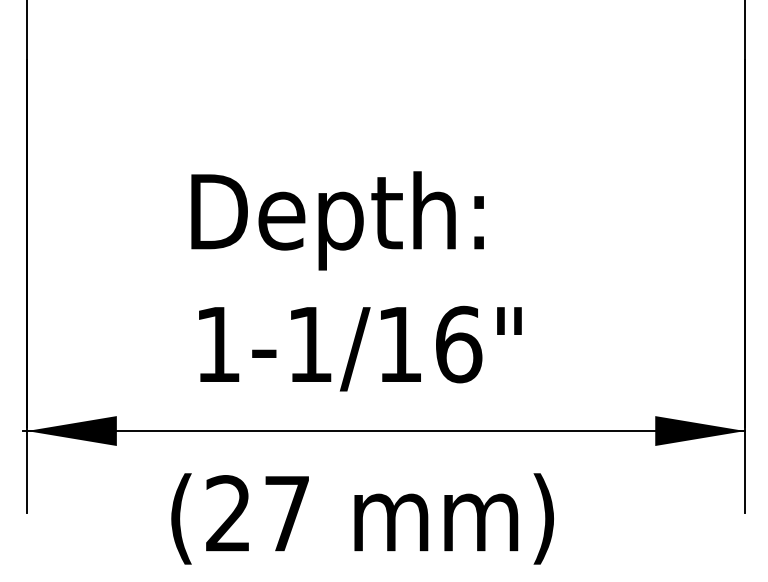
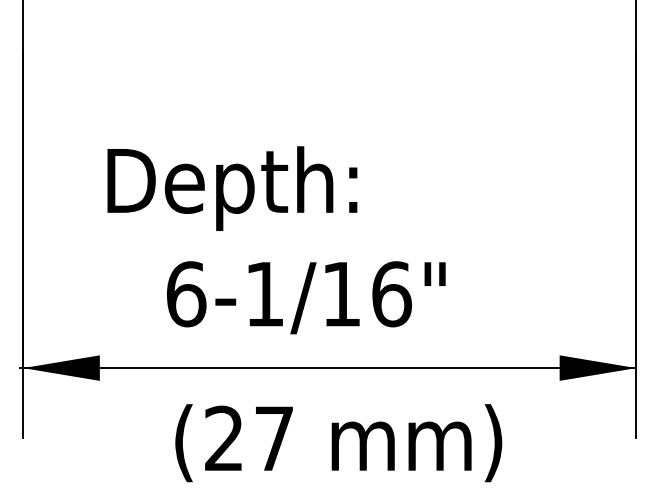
text: (337, 220) -> (232, 188), moved
text: (218, 344) -> (186, 294), 1-1/16" -> 6-1/16"
text: (362, 519) -> (338, 443), moved

